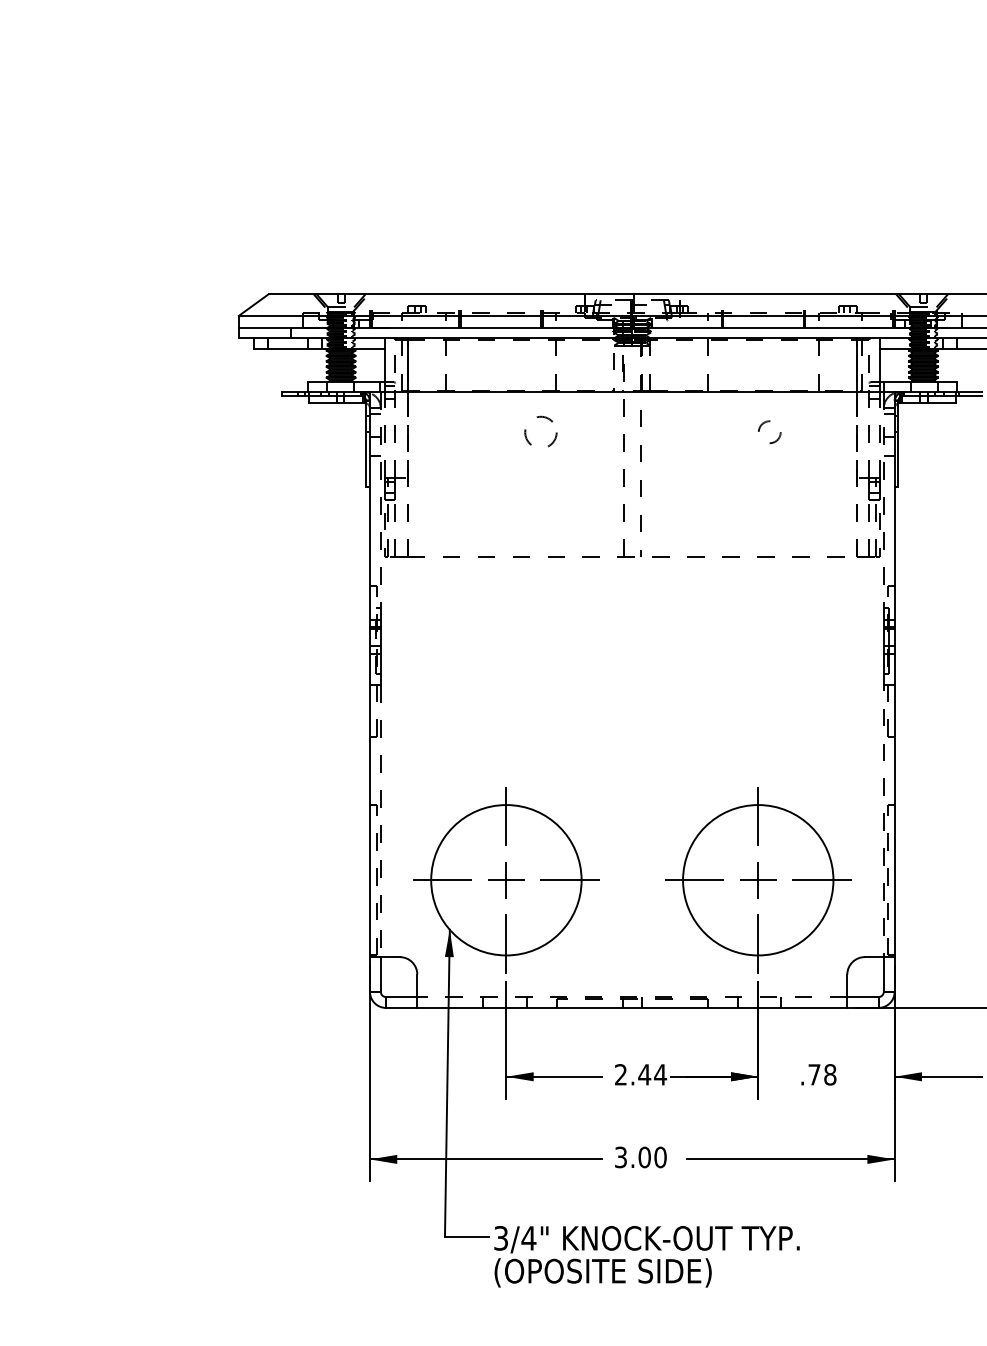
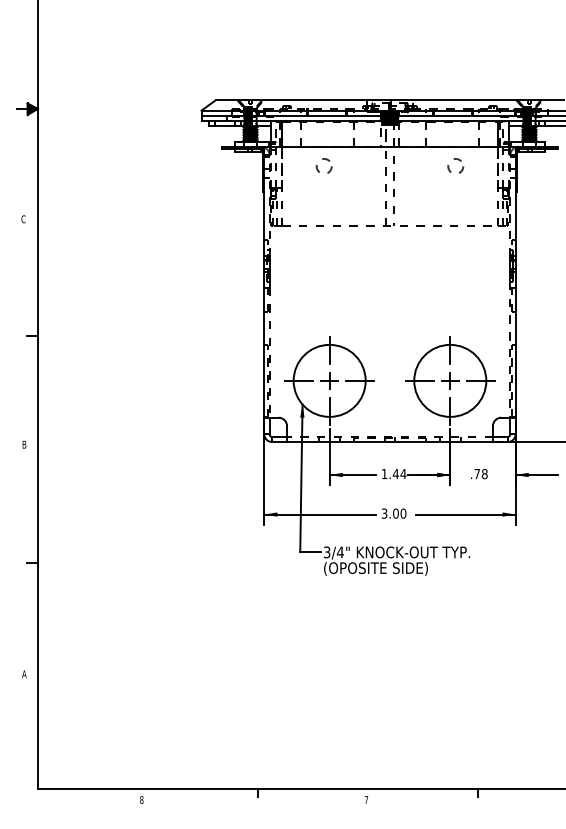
circle: (539, 430) -> (323, 165), moved
circle: (769, 430) -> (455, 165), size x1.43
text: (620, 1073) -> (384, 473), 2.44 -> 1.44

